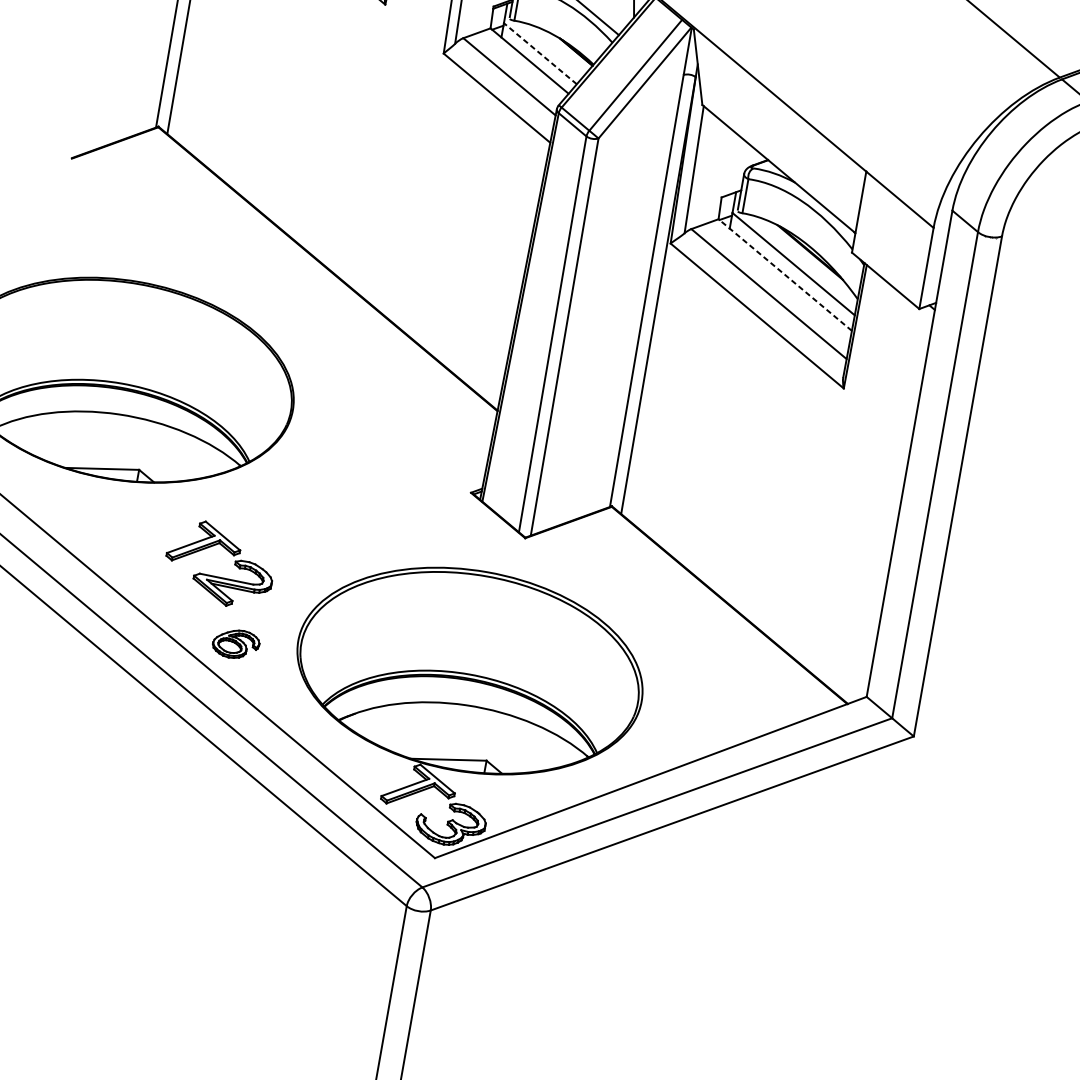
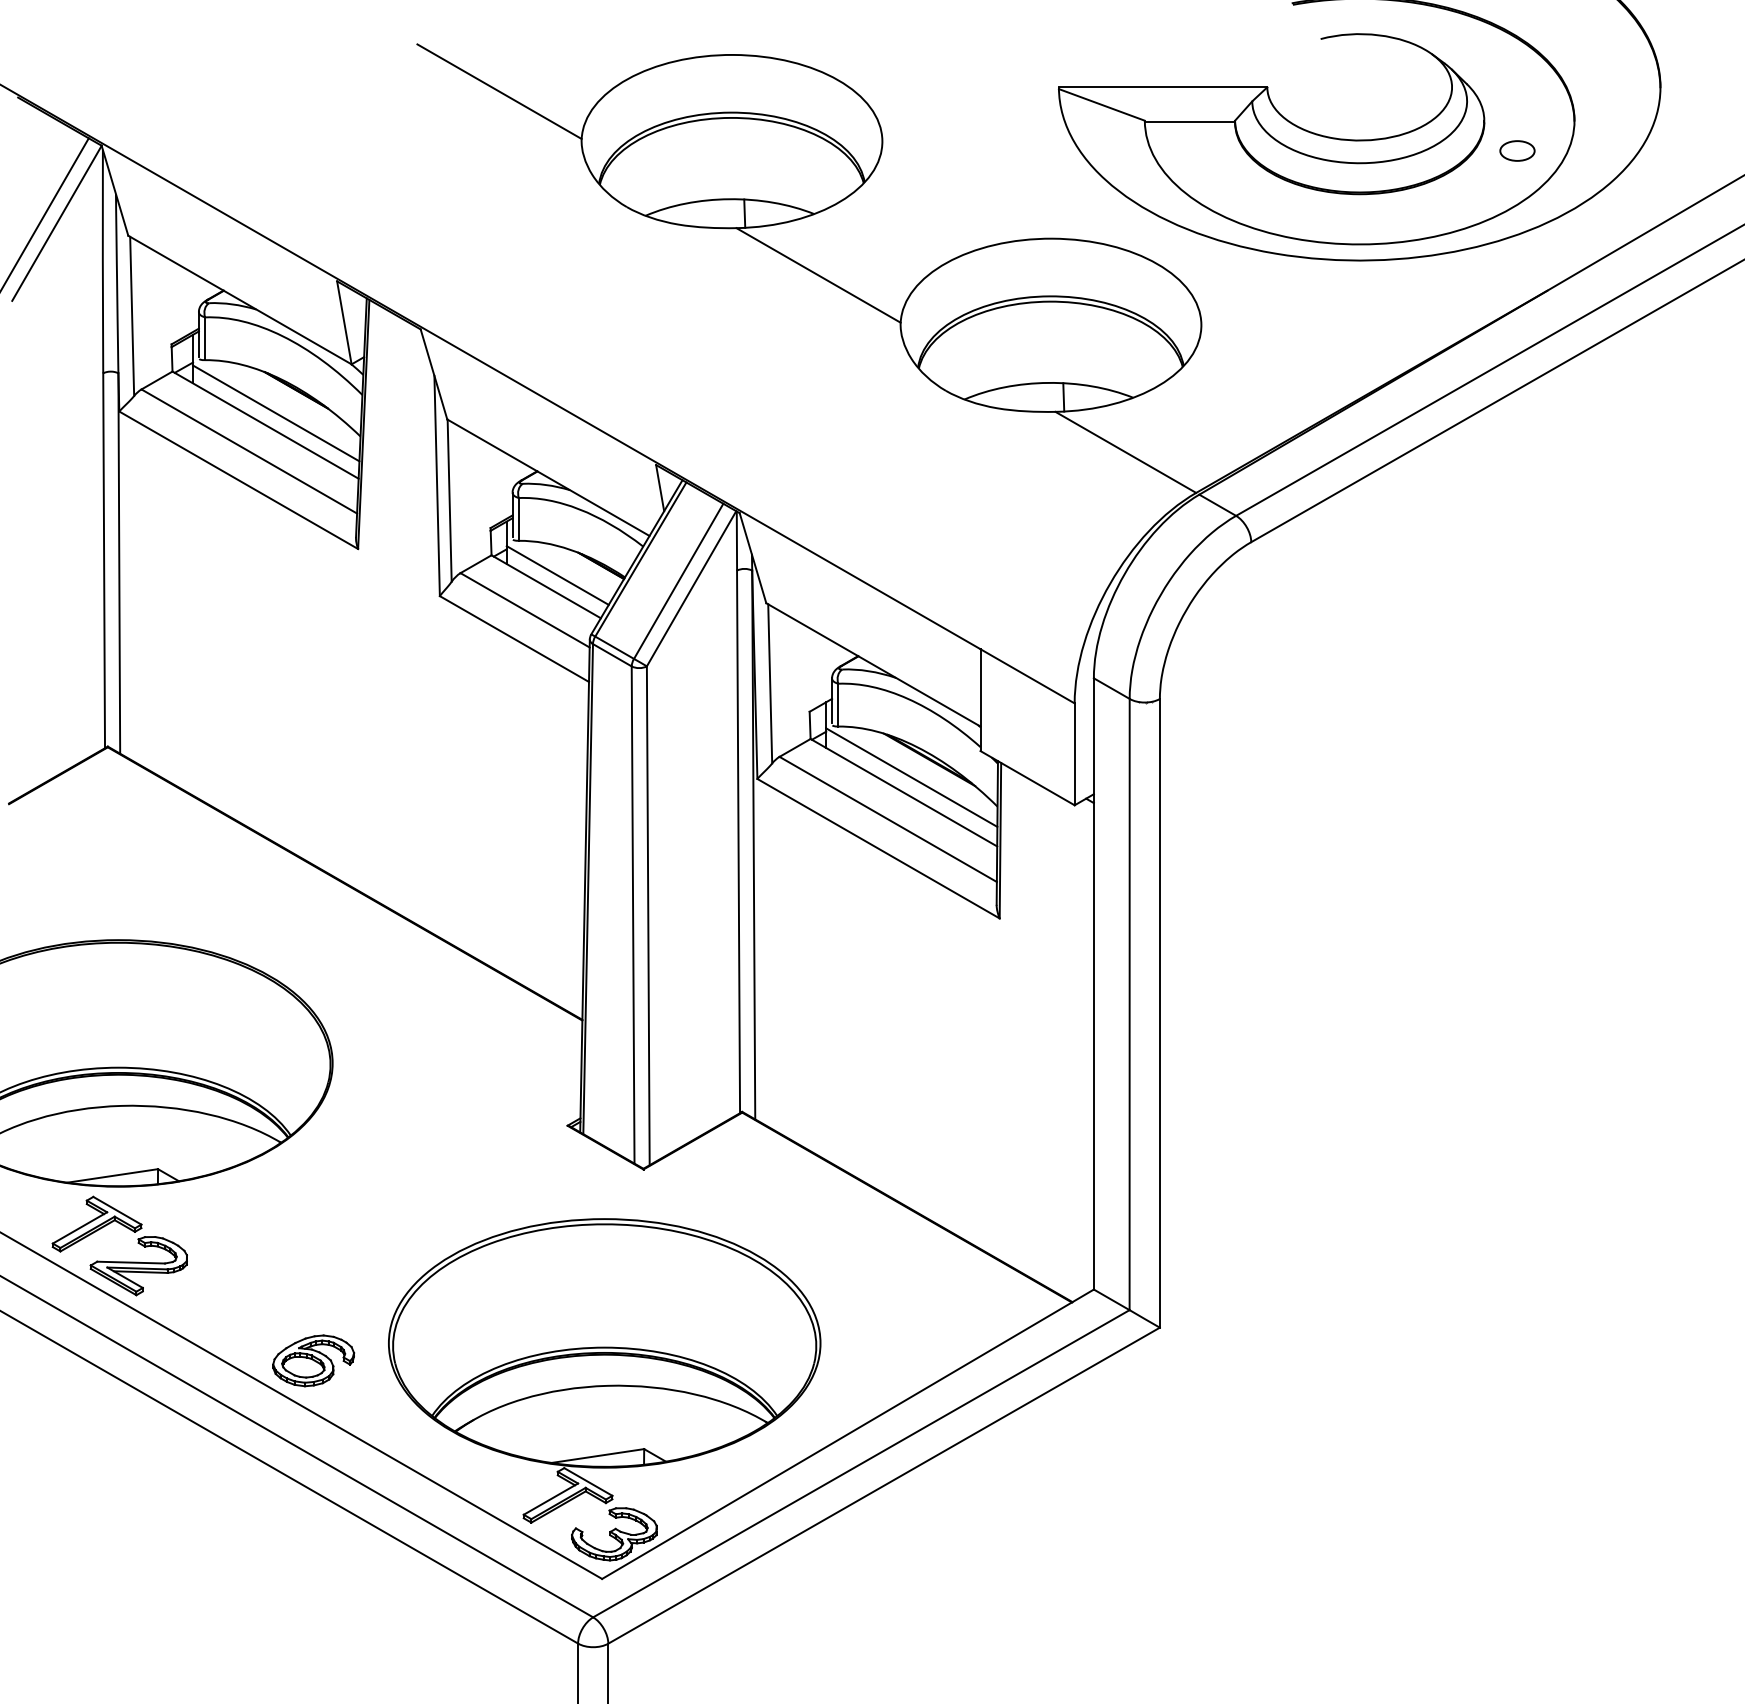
line: (540, 53) -> (557, 575), dashed -> solid
line: (784, 274) -> (903, 792), dashed -> solid
part: (217, 576) -> (119, 1261), moved
part: (235, 643) -> (313, 1360), size x1.43

